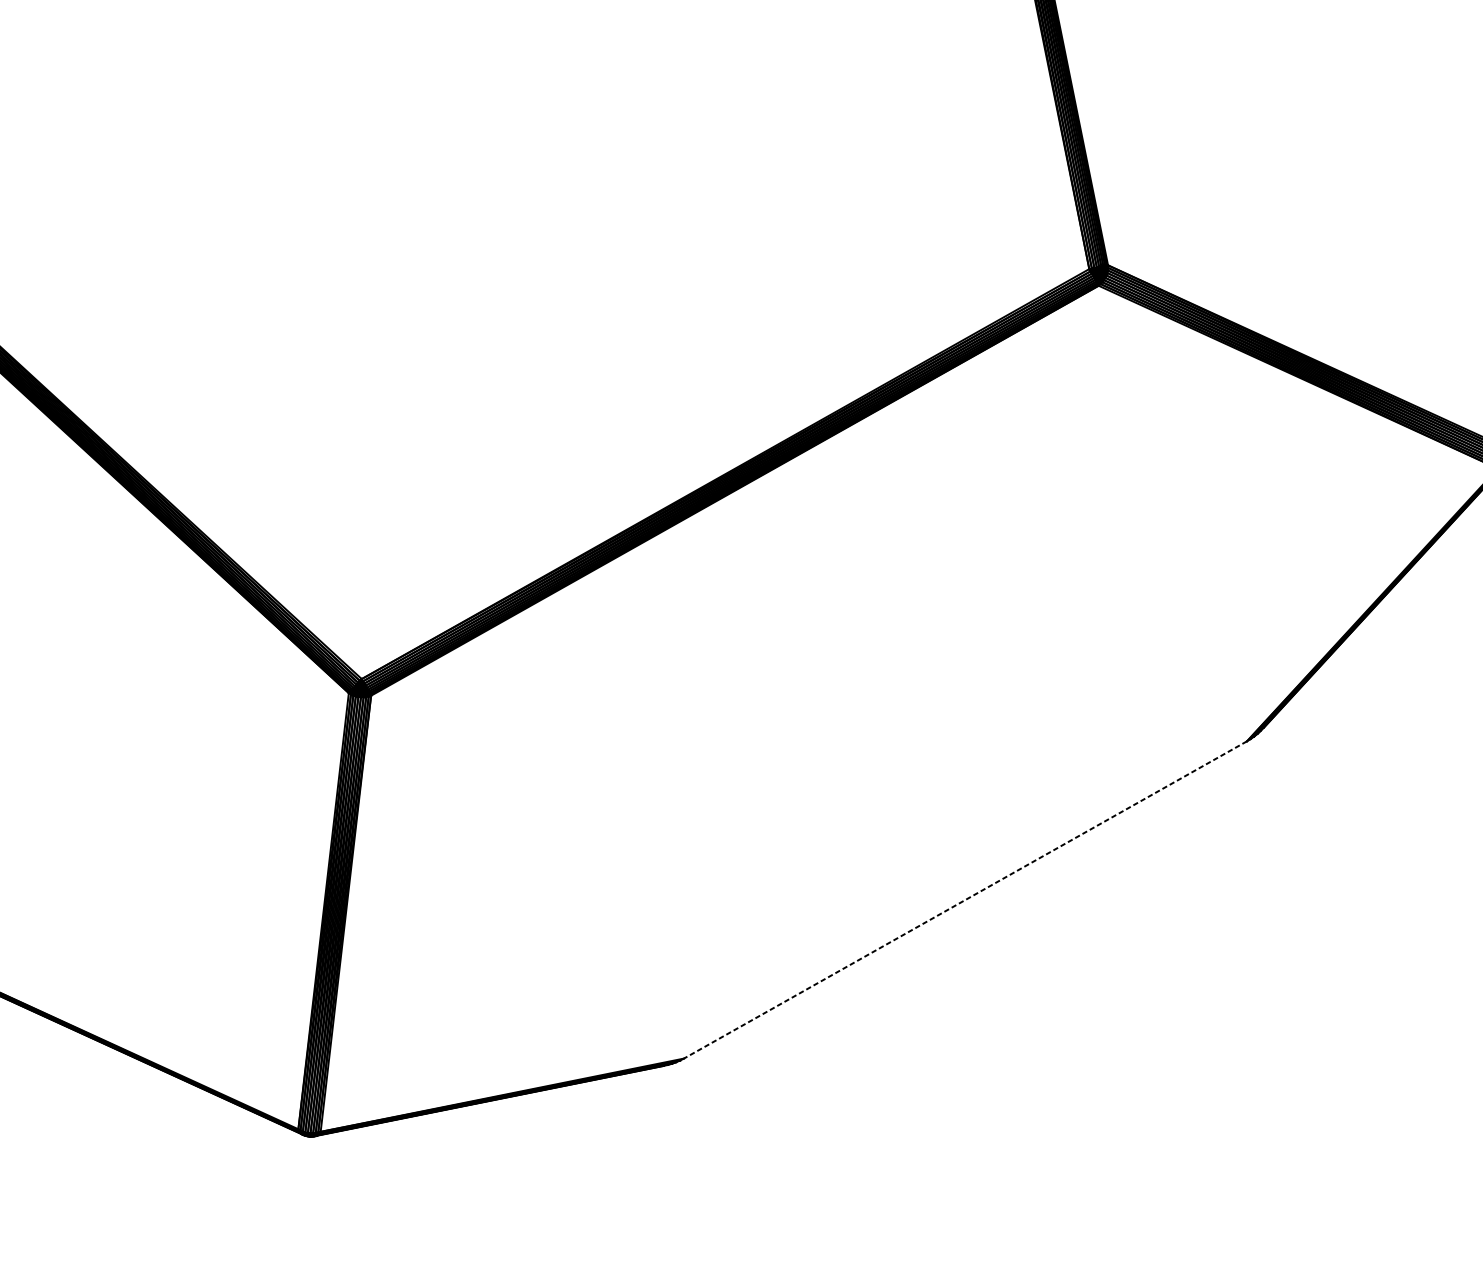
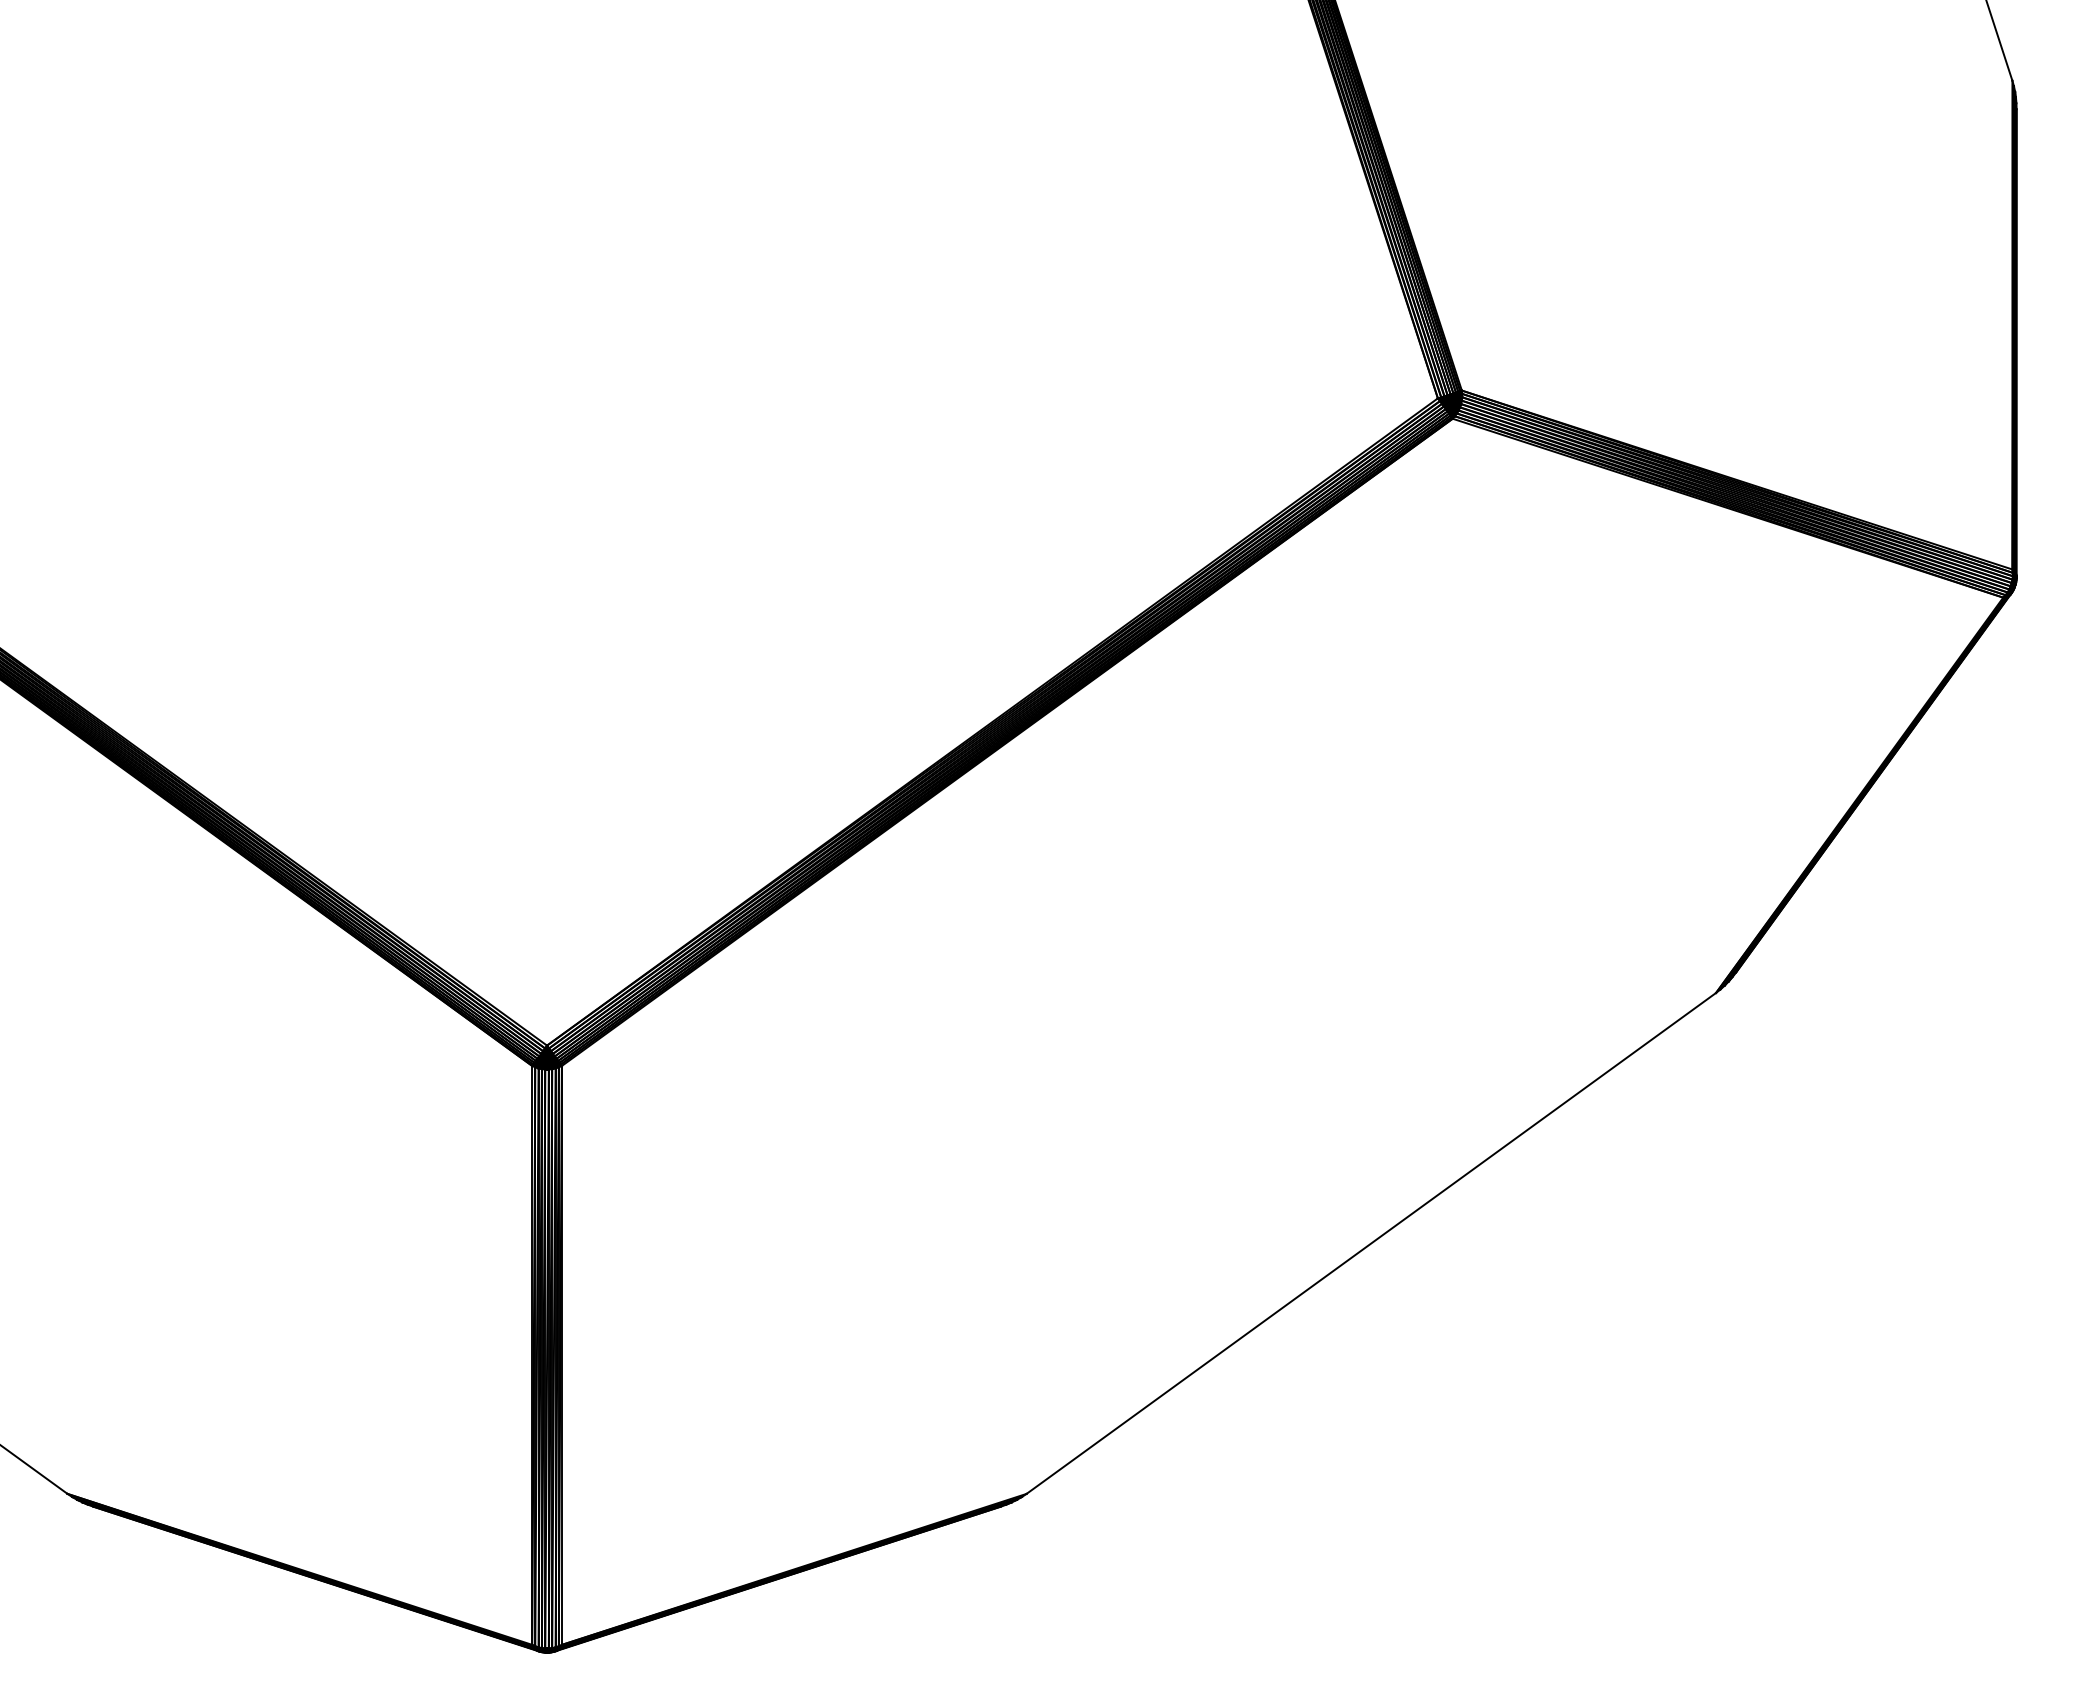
line: (964, 899) -> (1370, 1243), dashed -> solid

